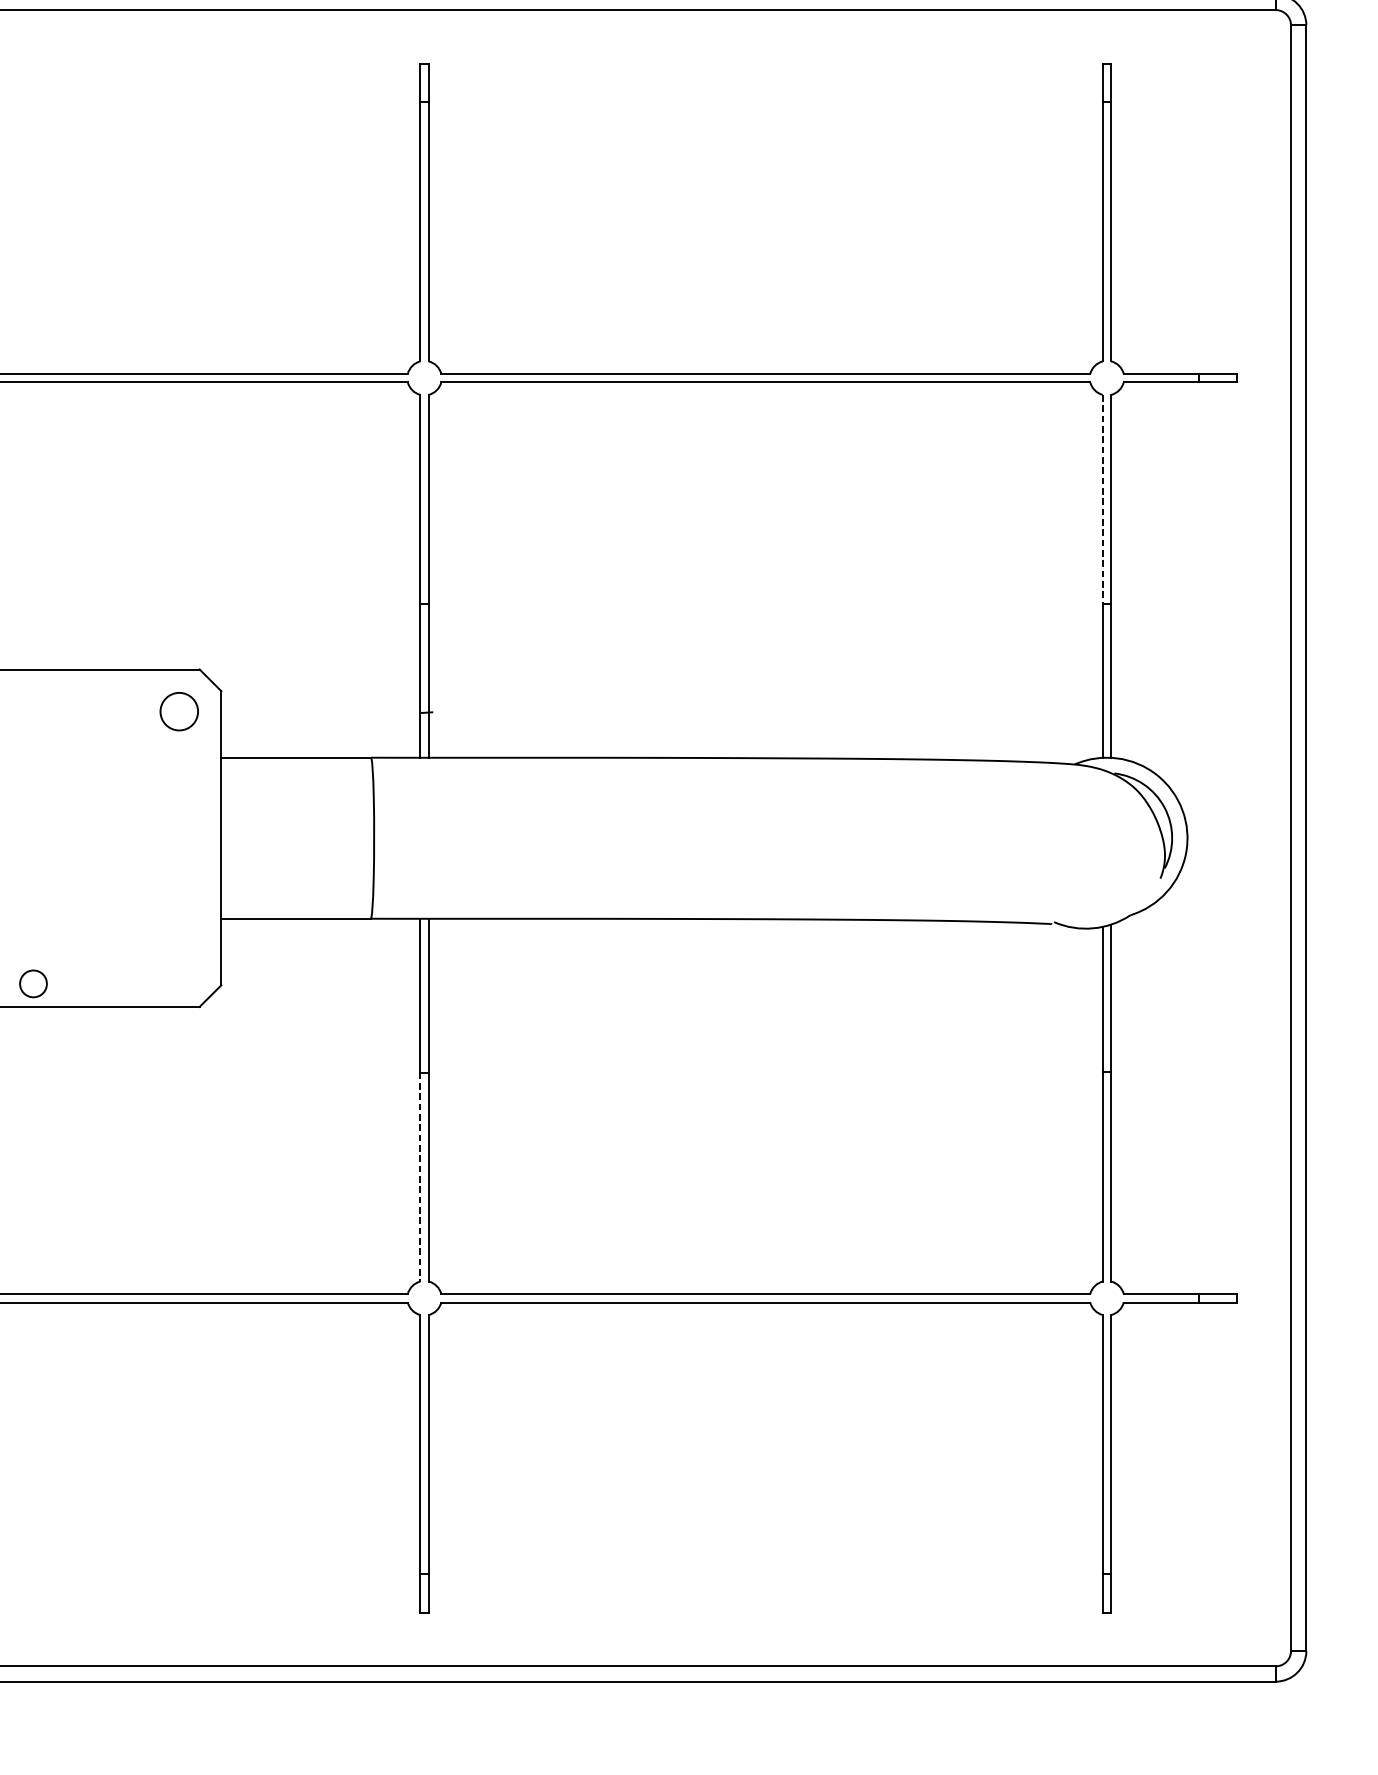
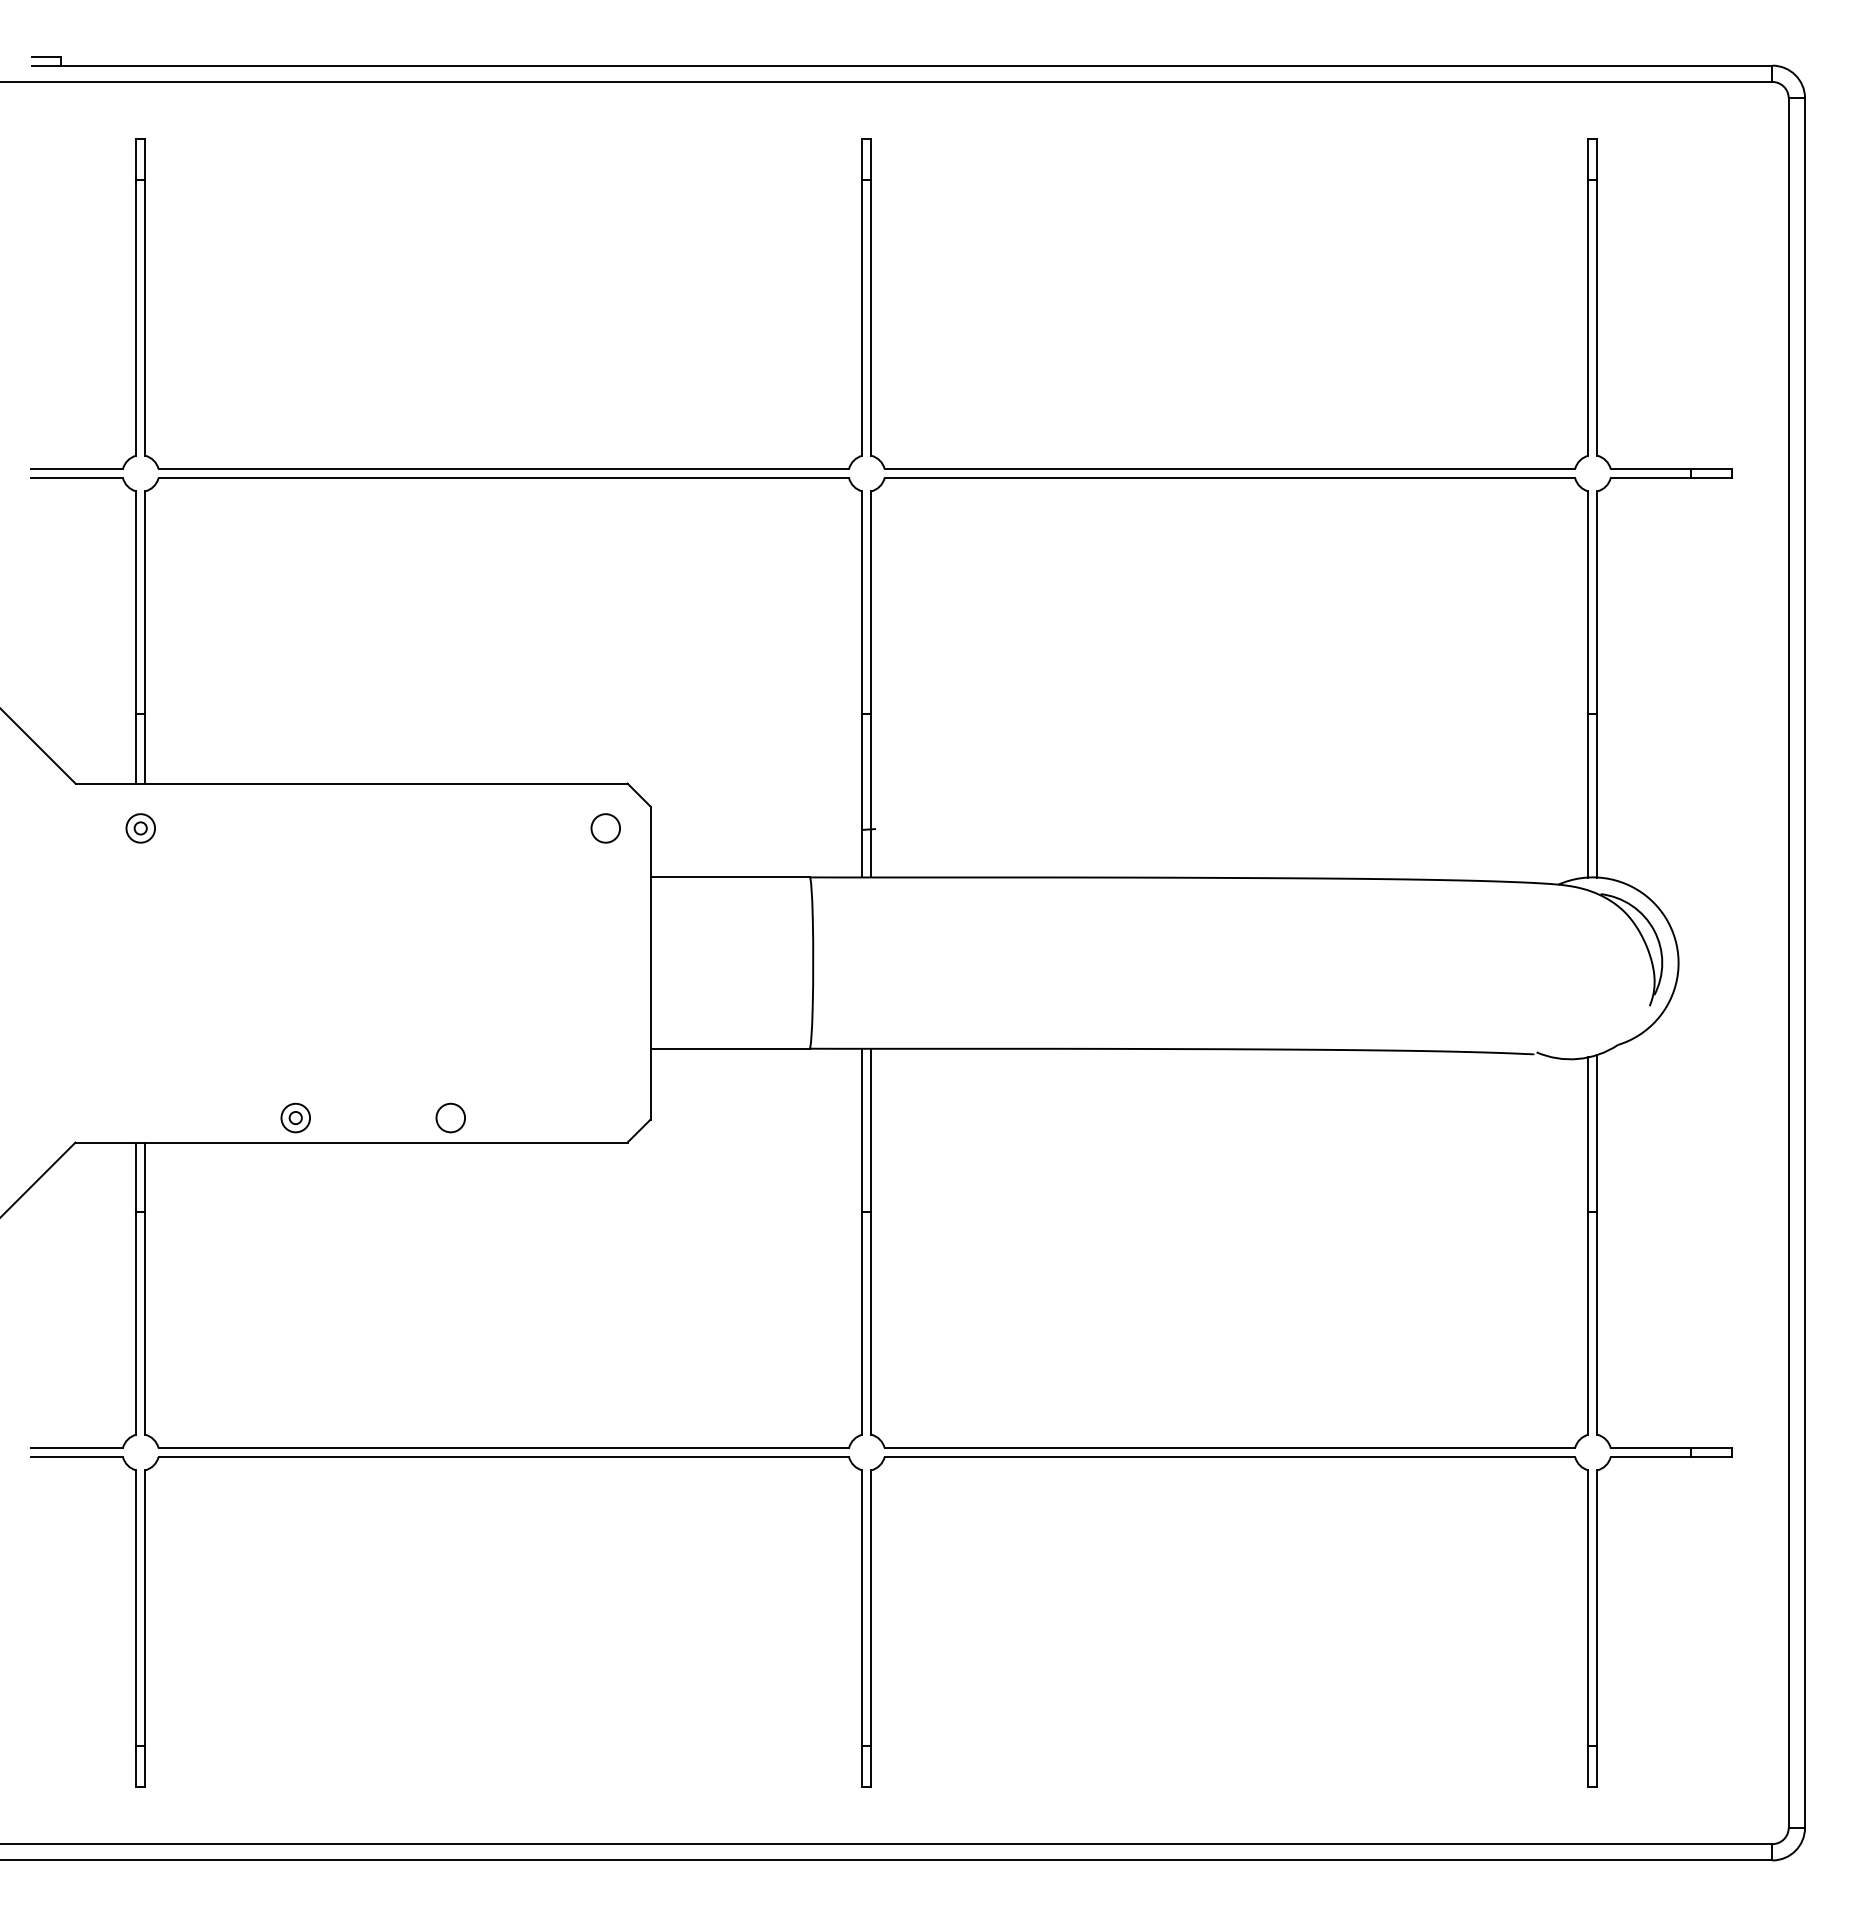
line: (1102, 500) -> (1588, 603), dashed -> solid
circle: (178, 711) -> (605, 828), size x0.71
line: (420, 1177) -> (862, 1324), dashed -> solid

